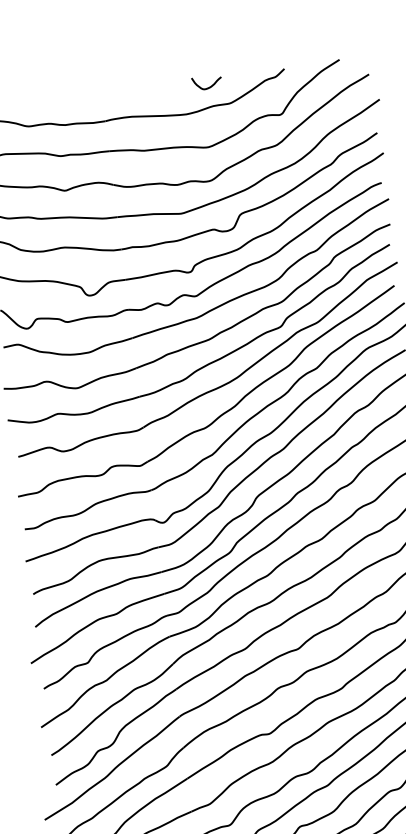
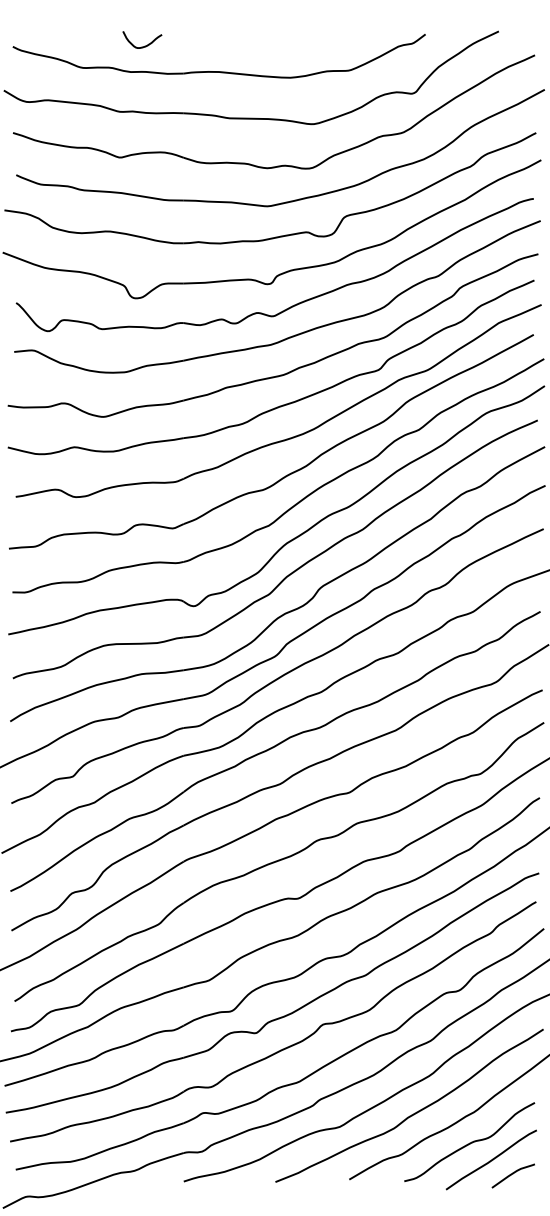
curve: (209, 86) -> (144, 45), moved

